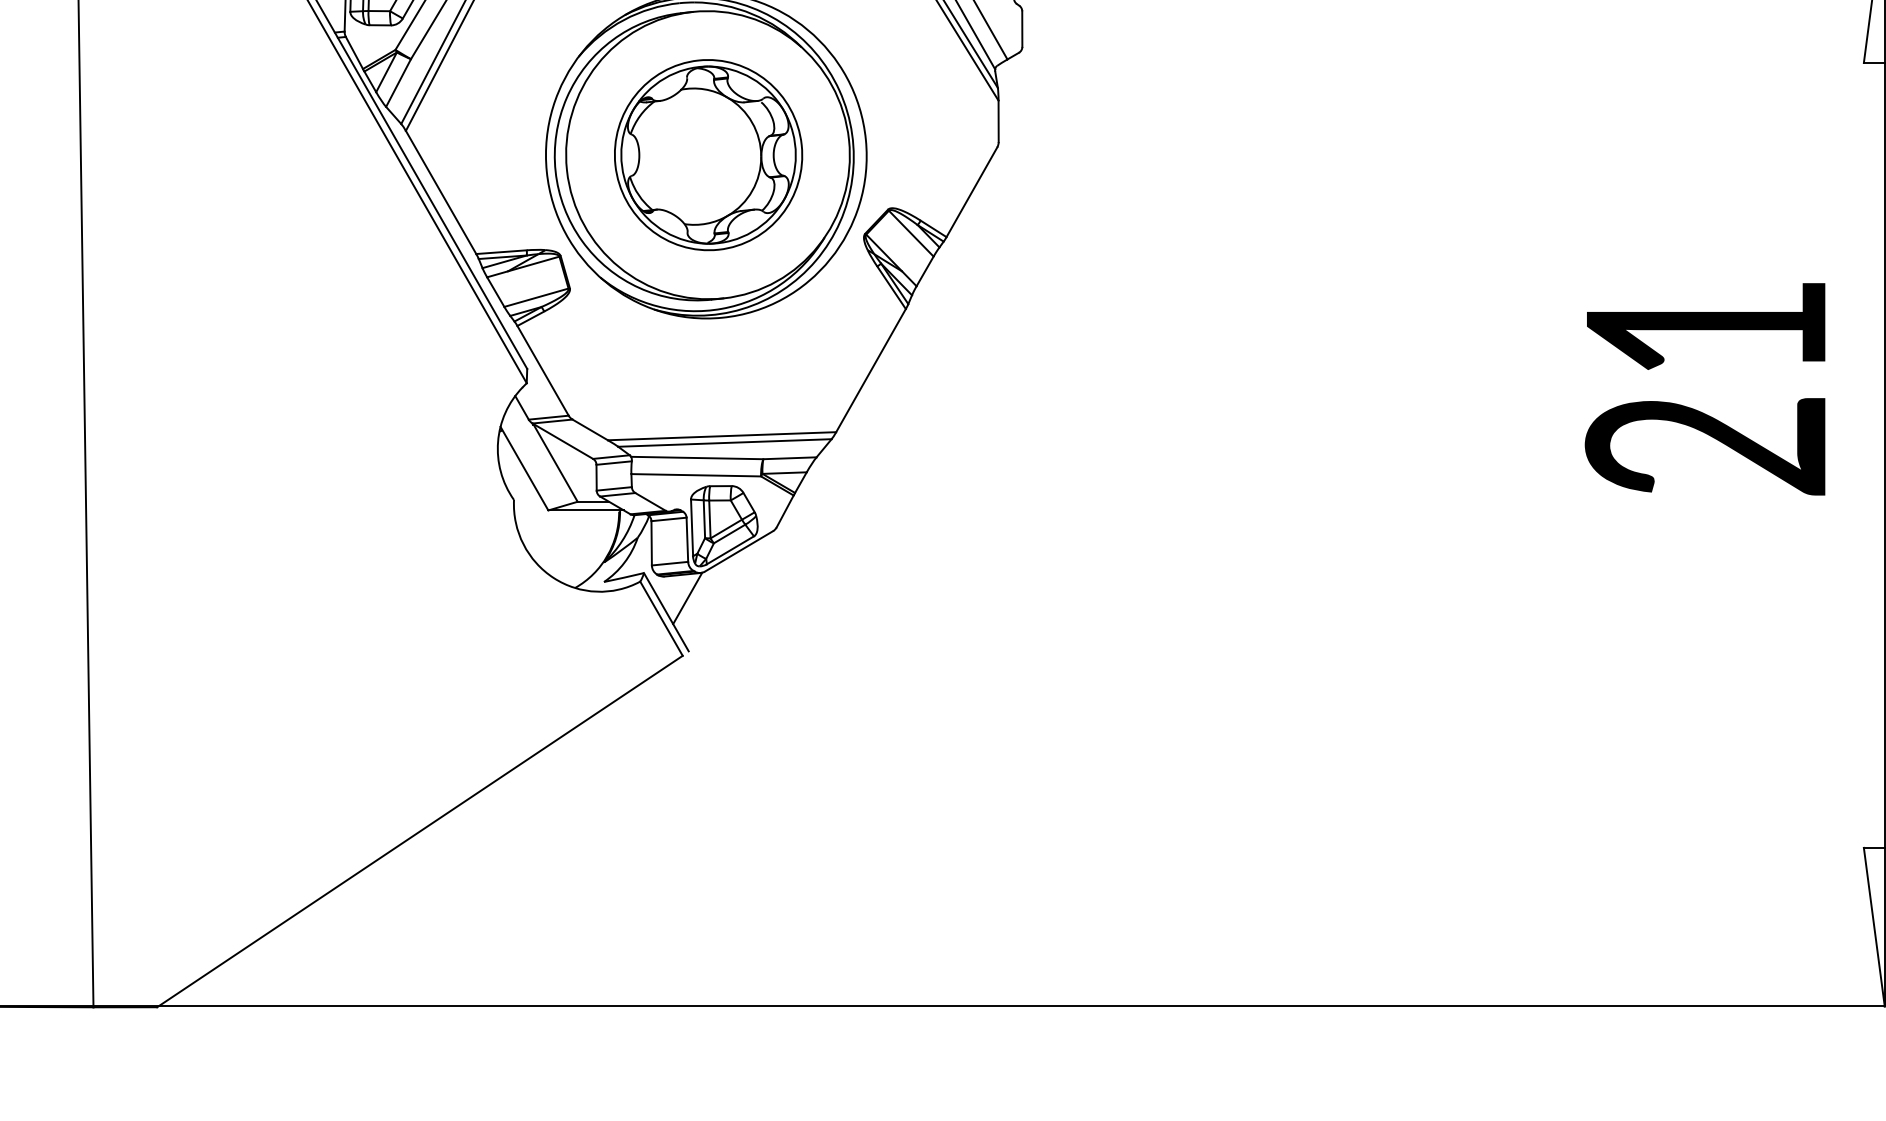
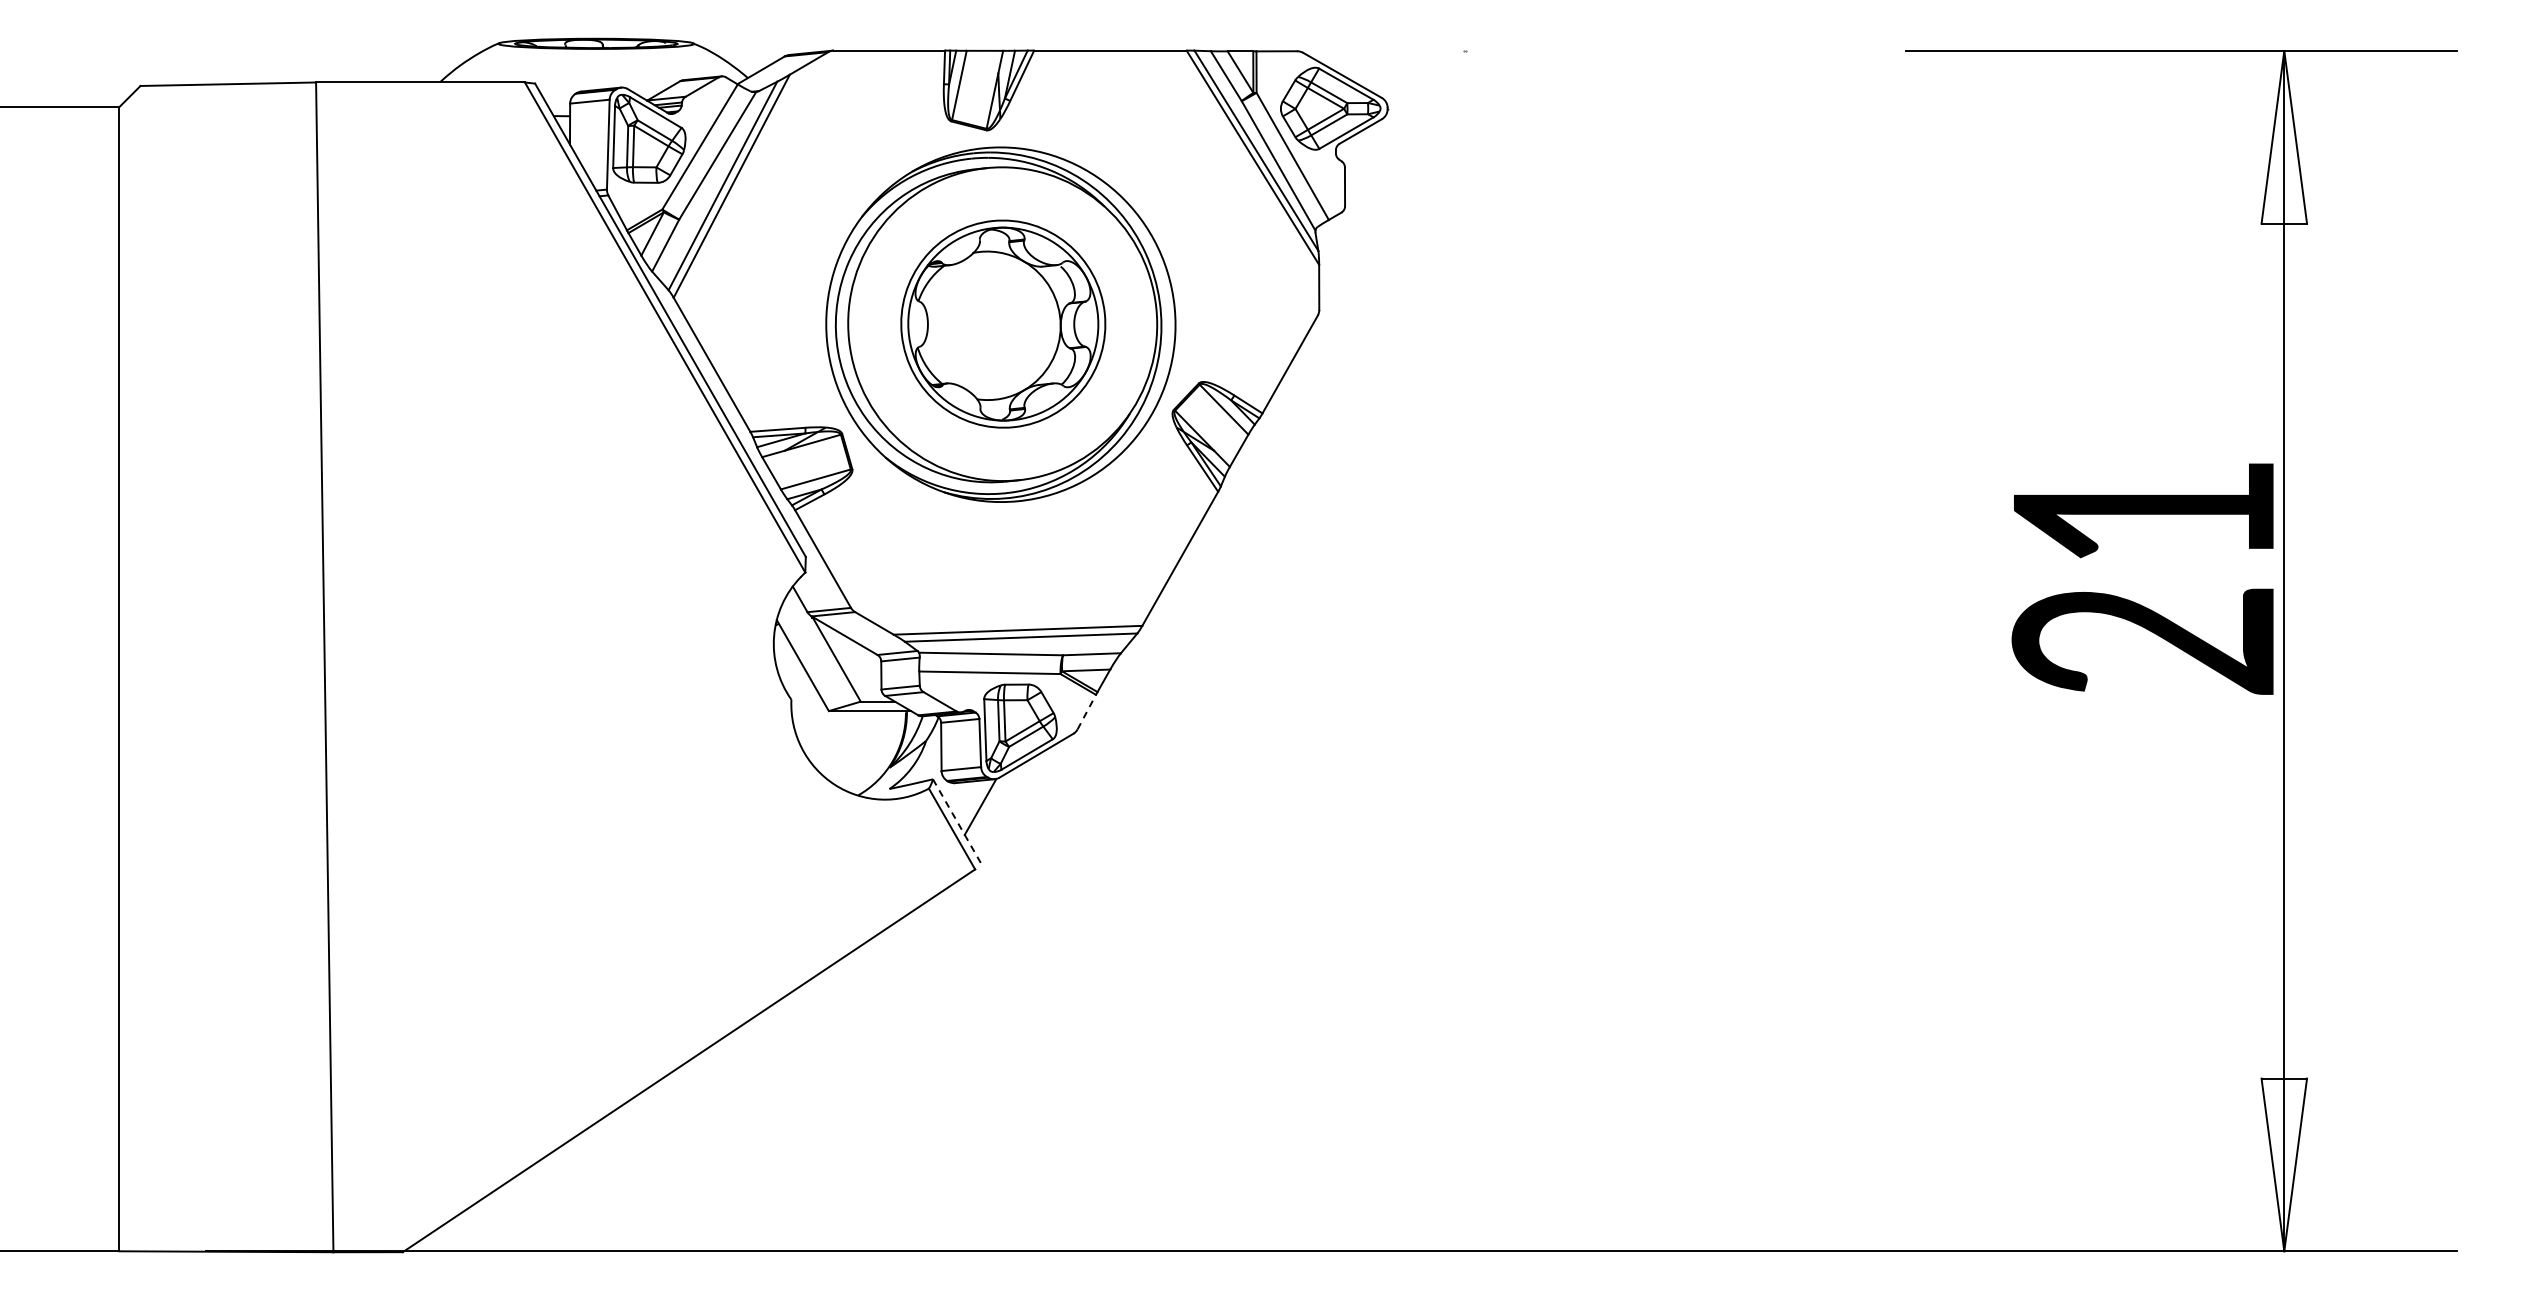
text: (1704, 388) -> (2142, 578), moved
line: (784, 511) -> (1086, 712), solid -> dashed
line: (666, 612) -> (957, 822), solid -> dashed

